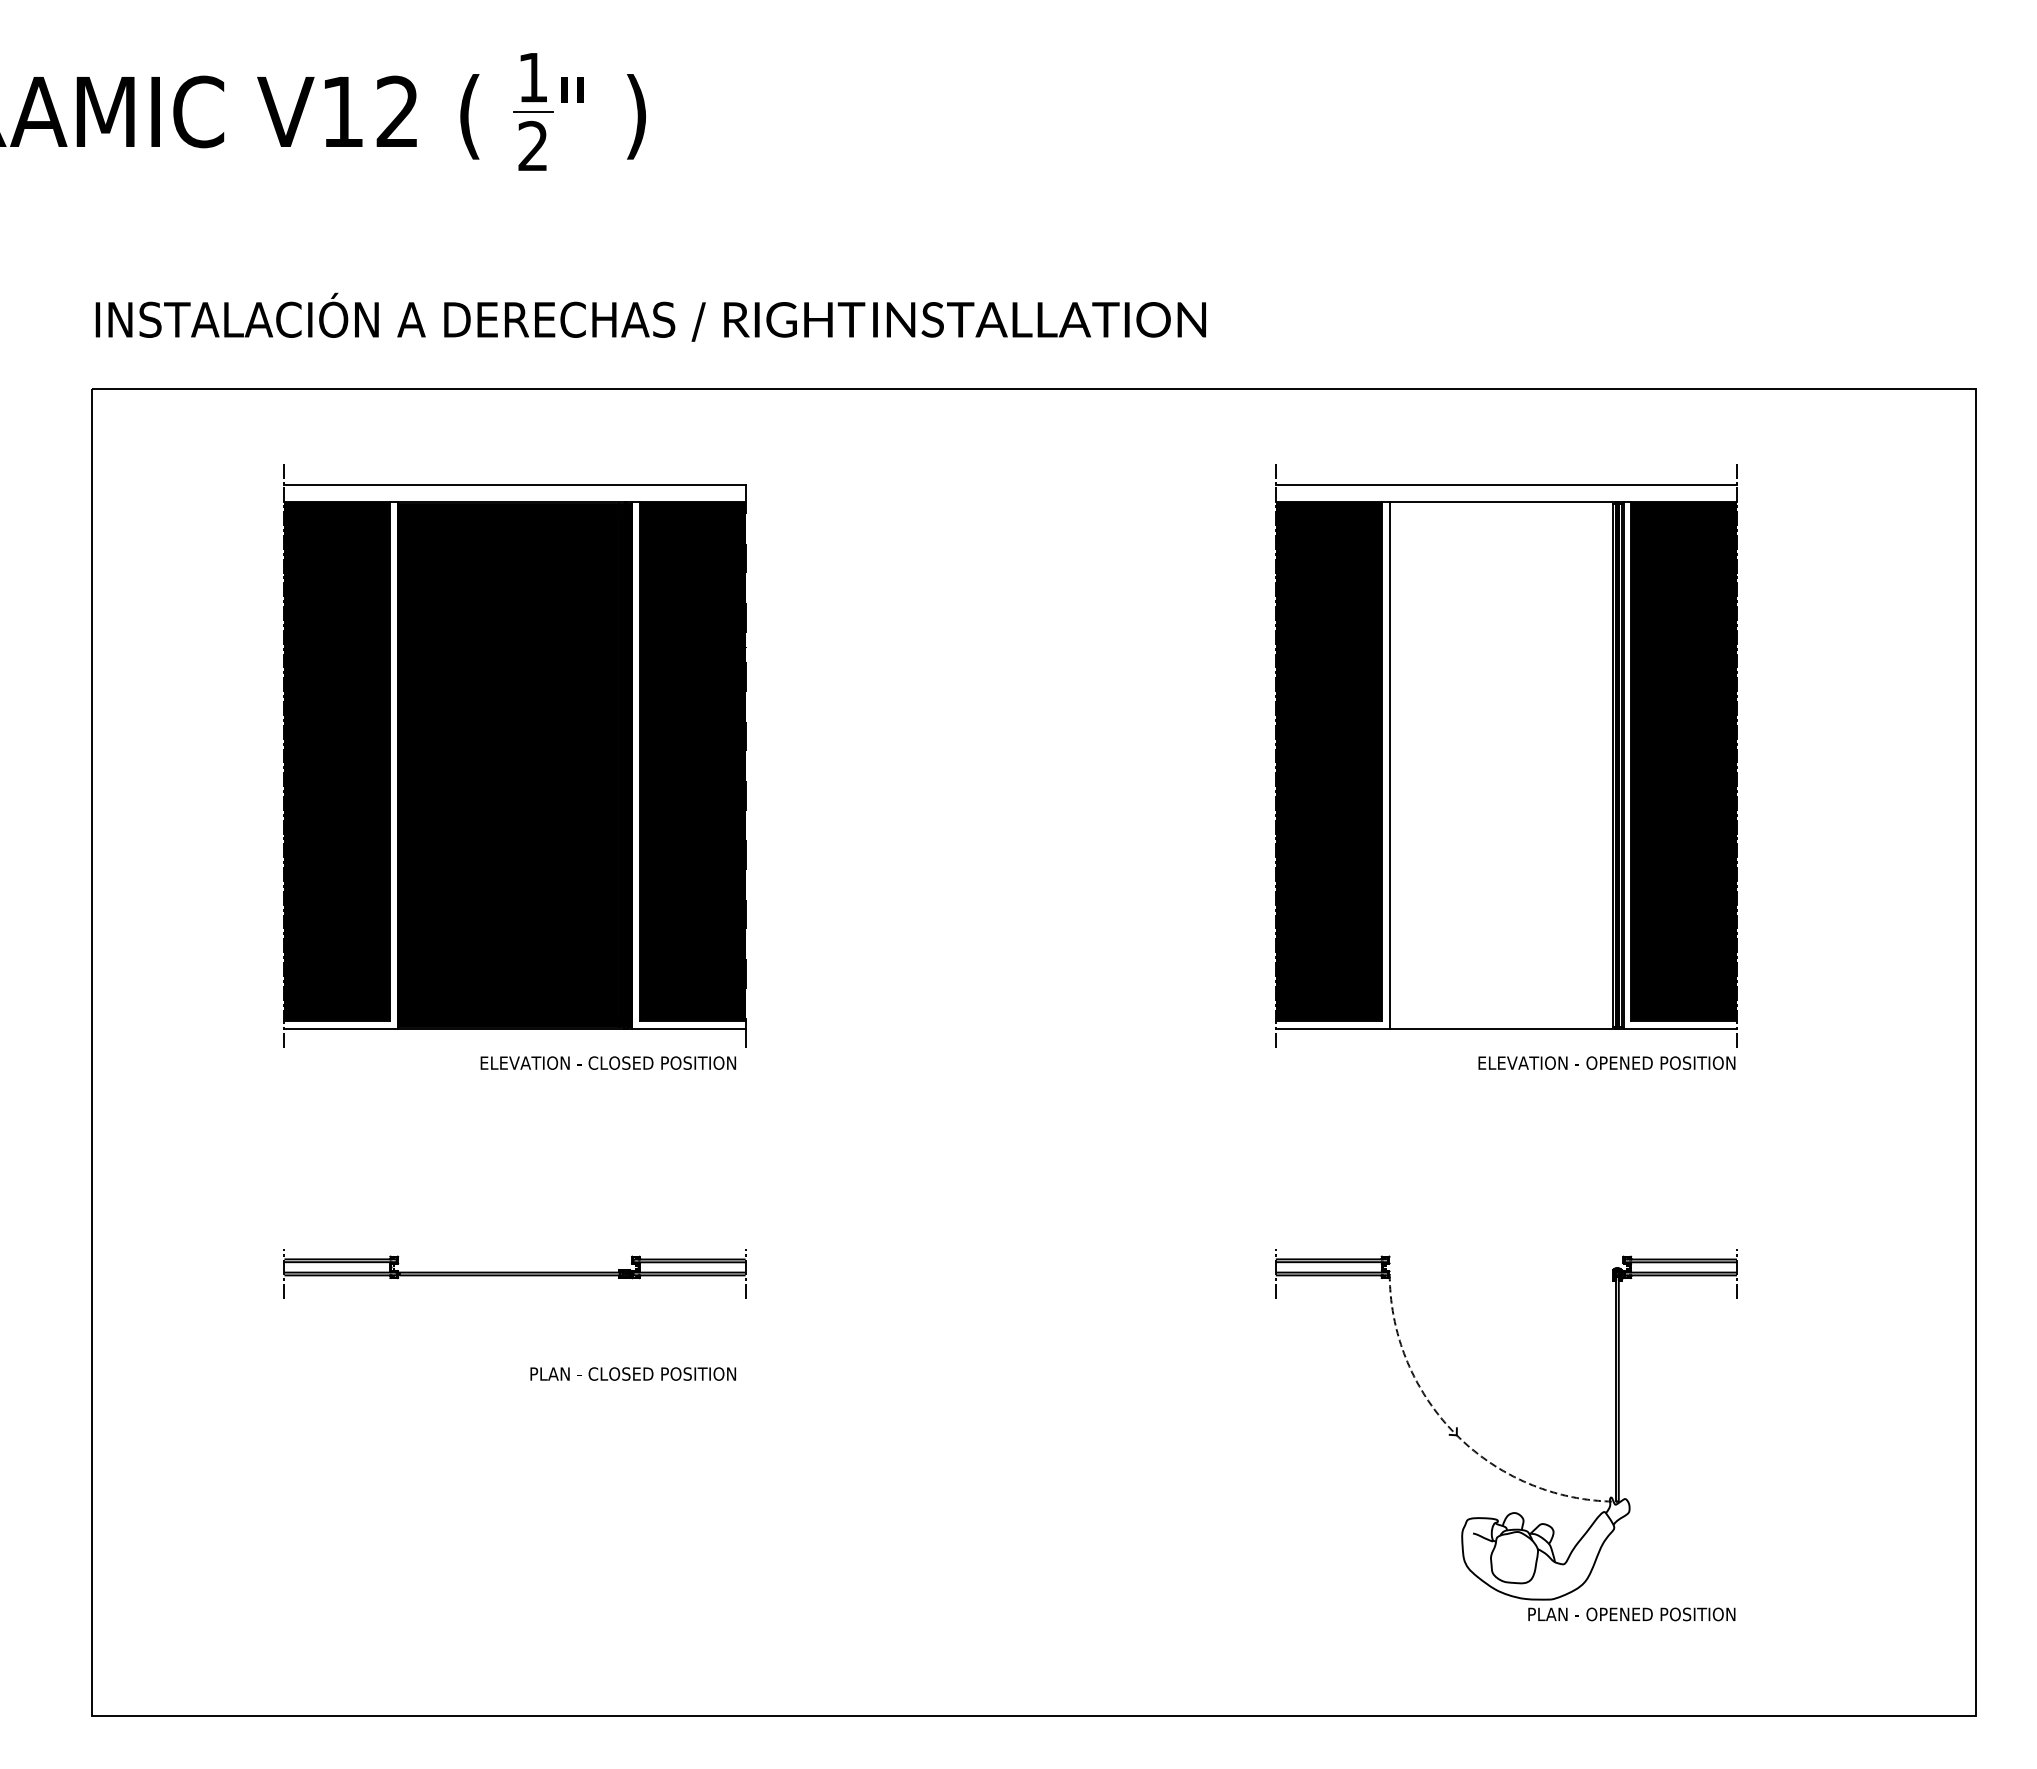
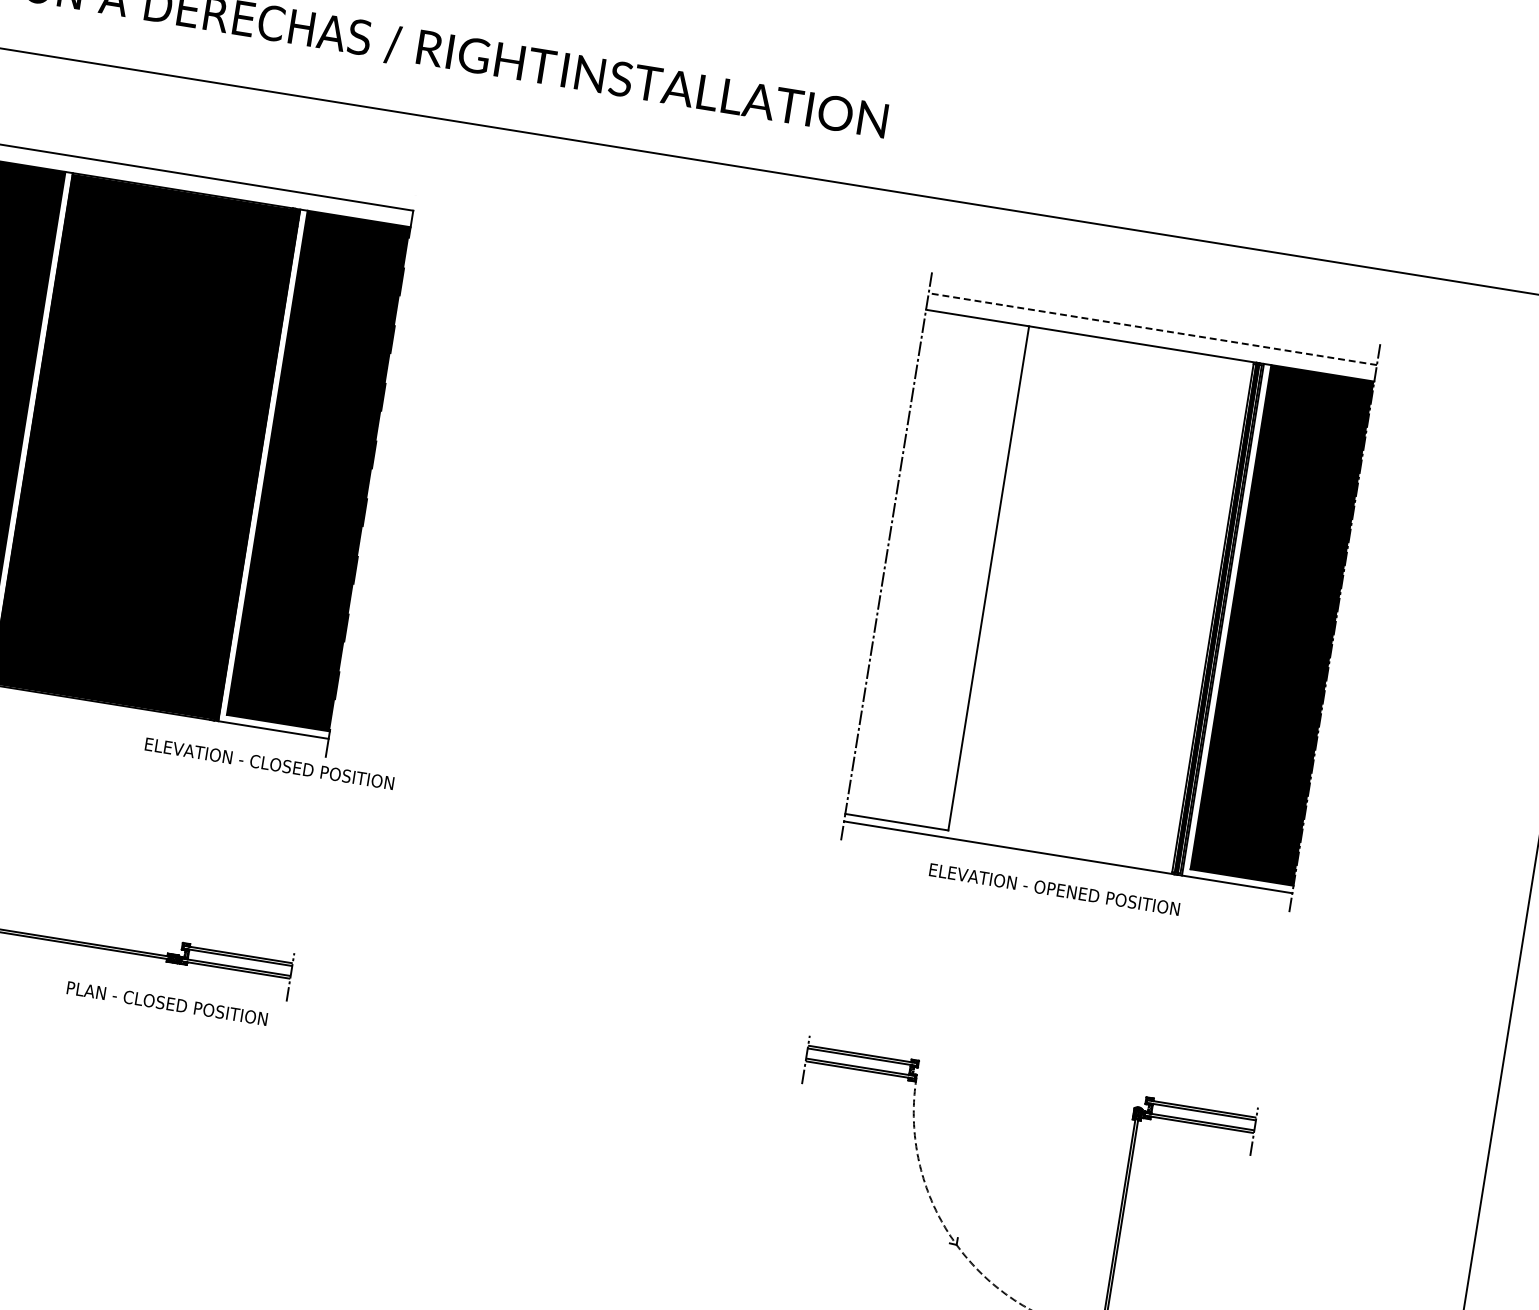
line: (1506, 485) -> (1152, 329), solid -> dashed
fill: (1328, 761) -> (936, 569), removed
line: (1389, 765) -> (995, 583), removed
text: (607, 1062) -> (268, 763), moved
text: (1606, 1062) -> (1054, 888), moved
text: (632, 1373) -> (166, 1002), moved

